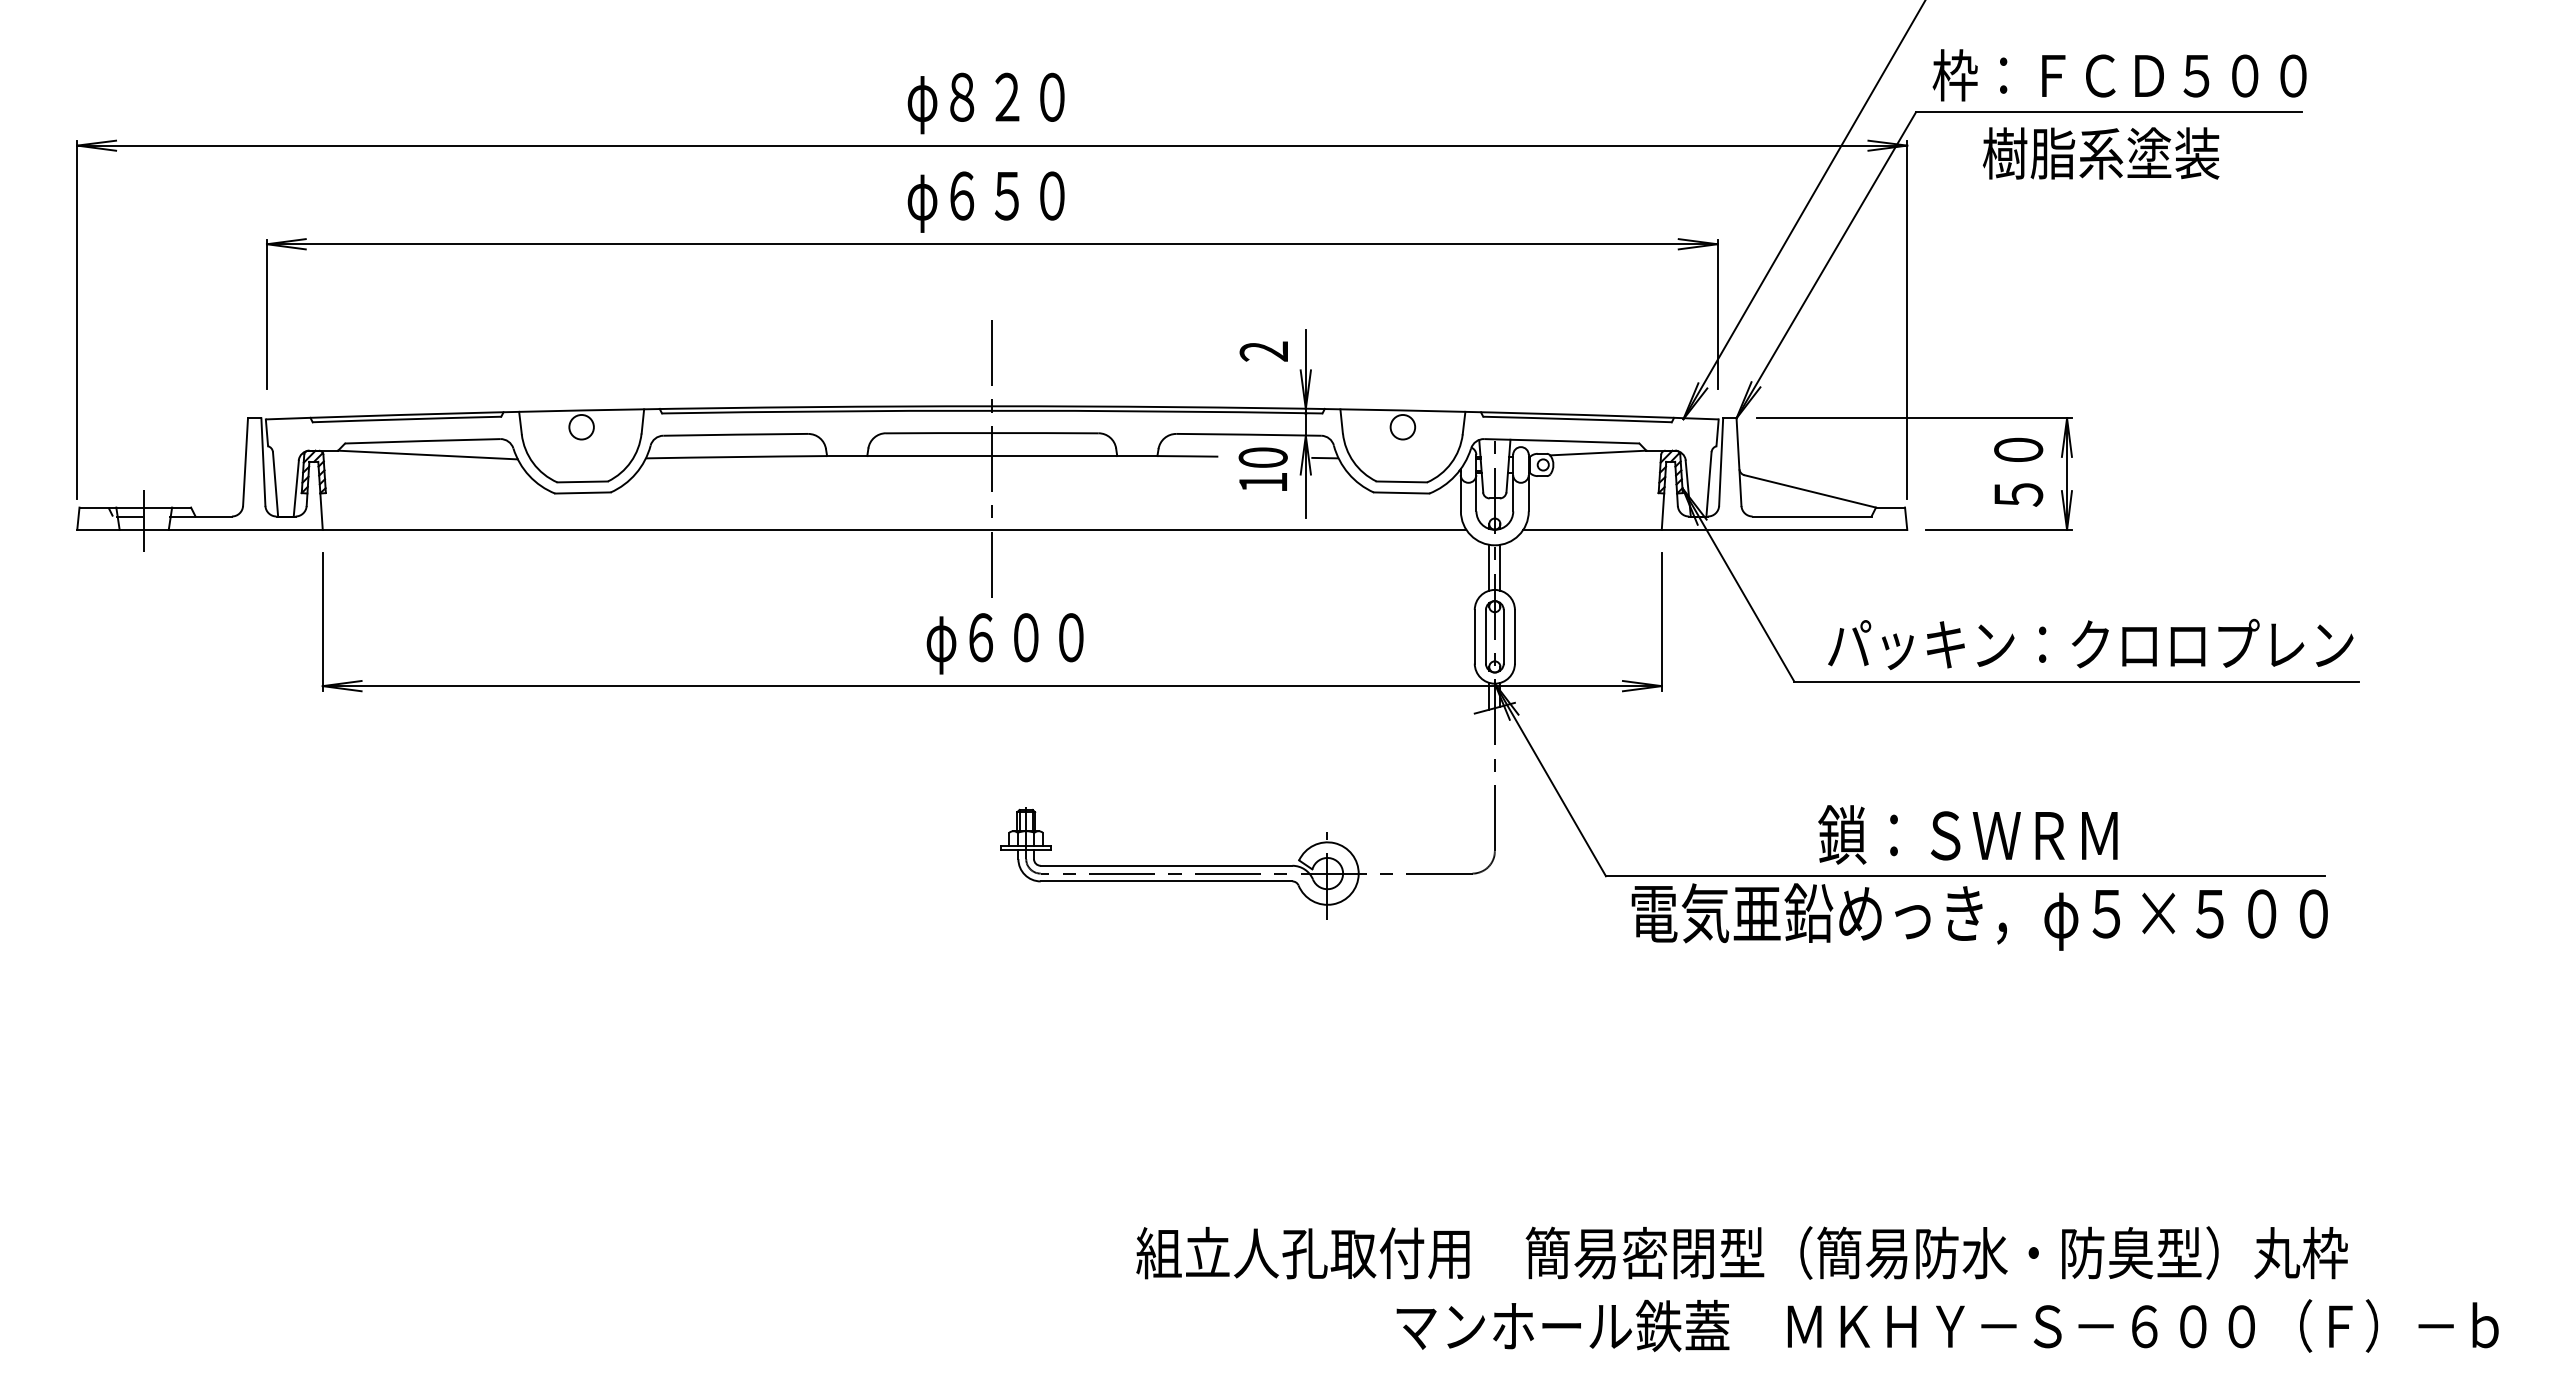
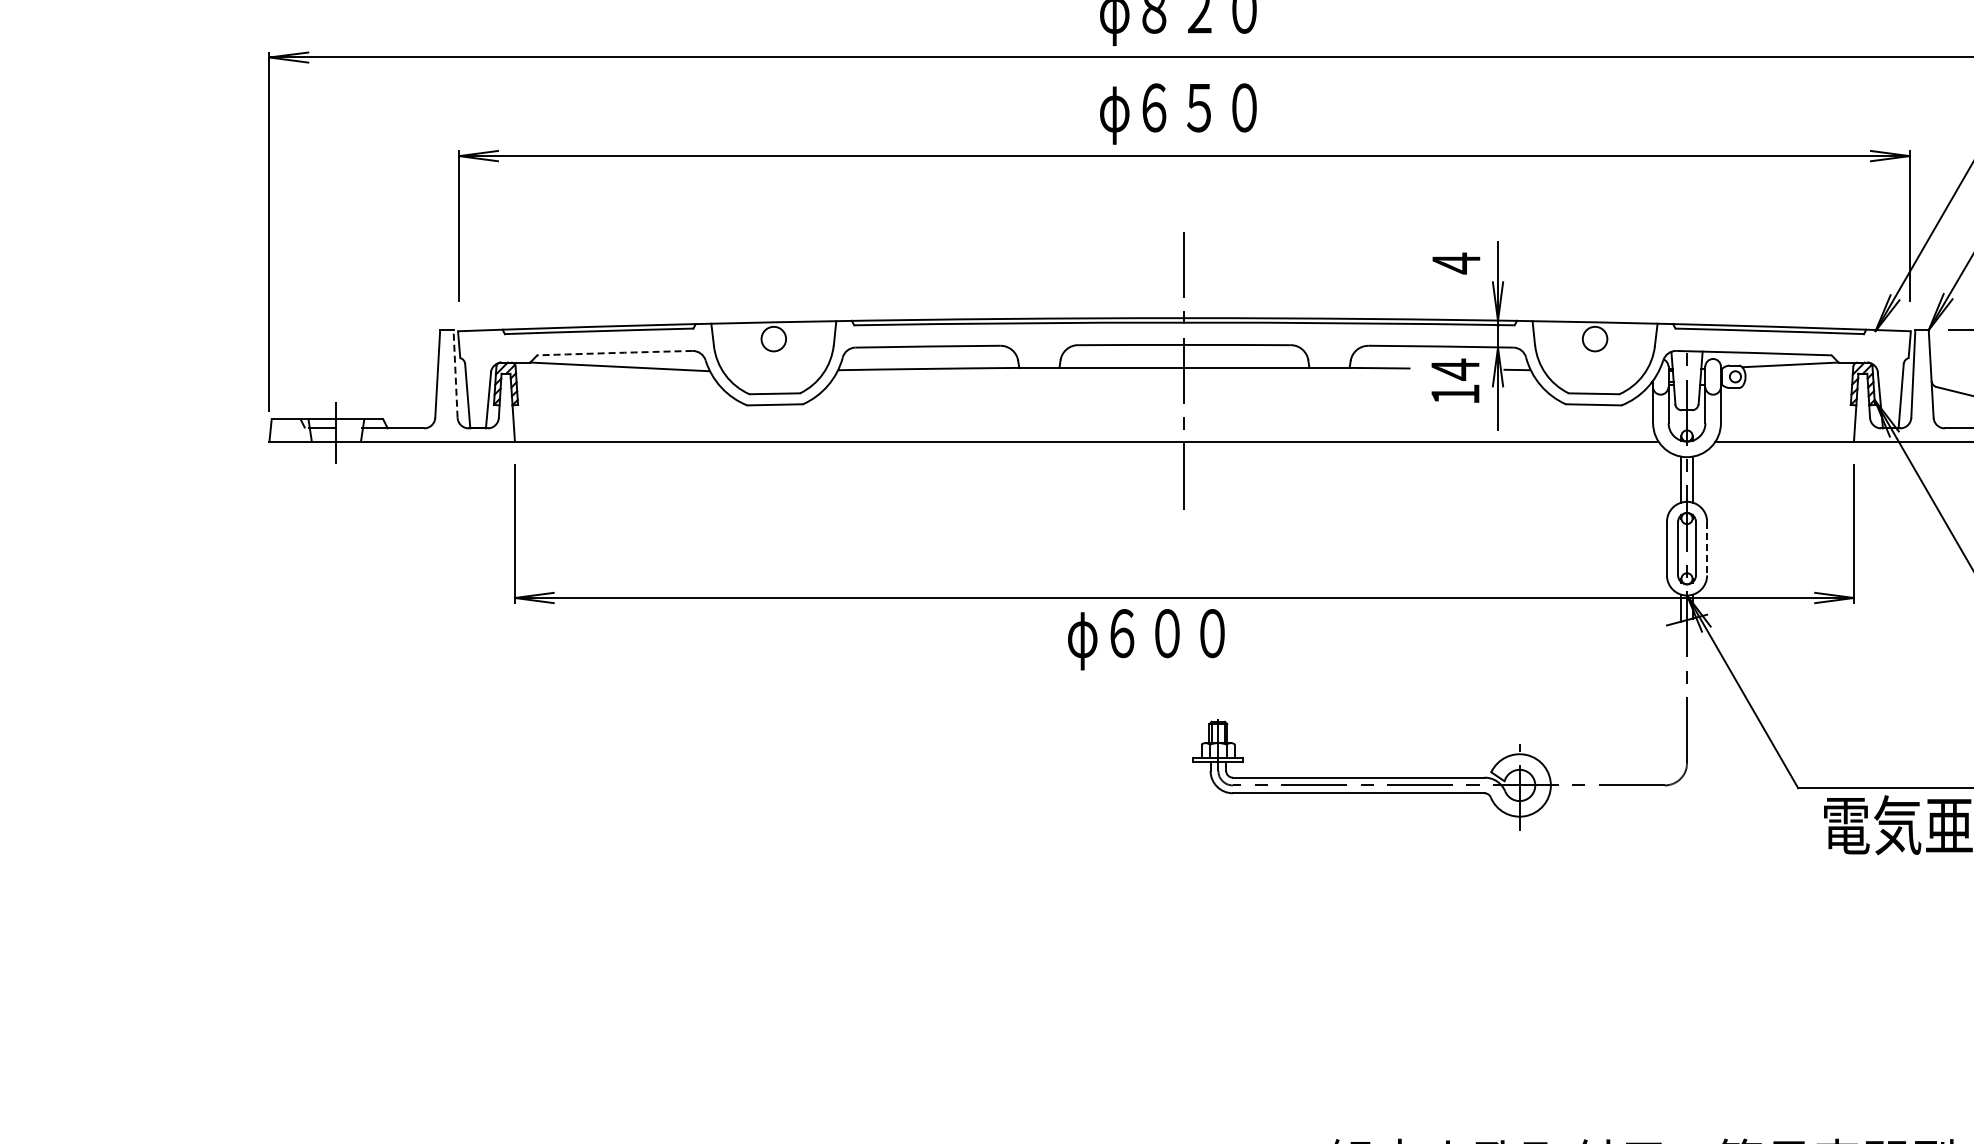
text: (1263, 351) -> (1455, 263), 2 -> 4
arc: (422, 441) -> (614, 353), solid -> dashed
text: (1262, 457) -> (1454, 369), 10 -> 14
line: (263, 462) -> (455, 374), solid -> dashed
line: (1514, 636) -> (1706, 548), solid -> dashed
text: (1004, 643) -> (1145, 639), moved

